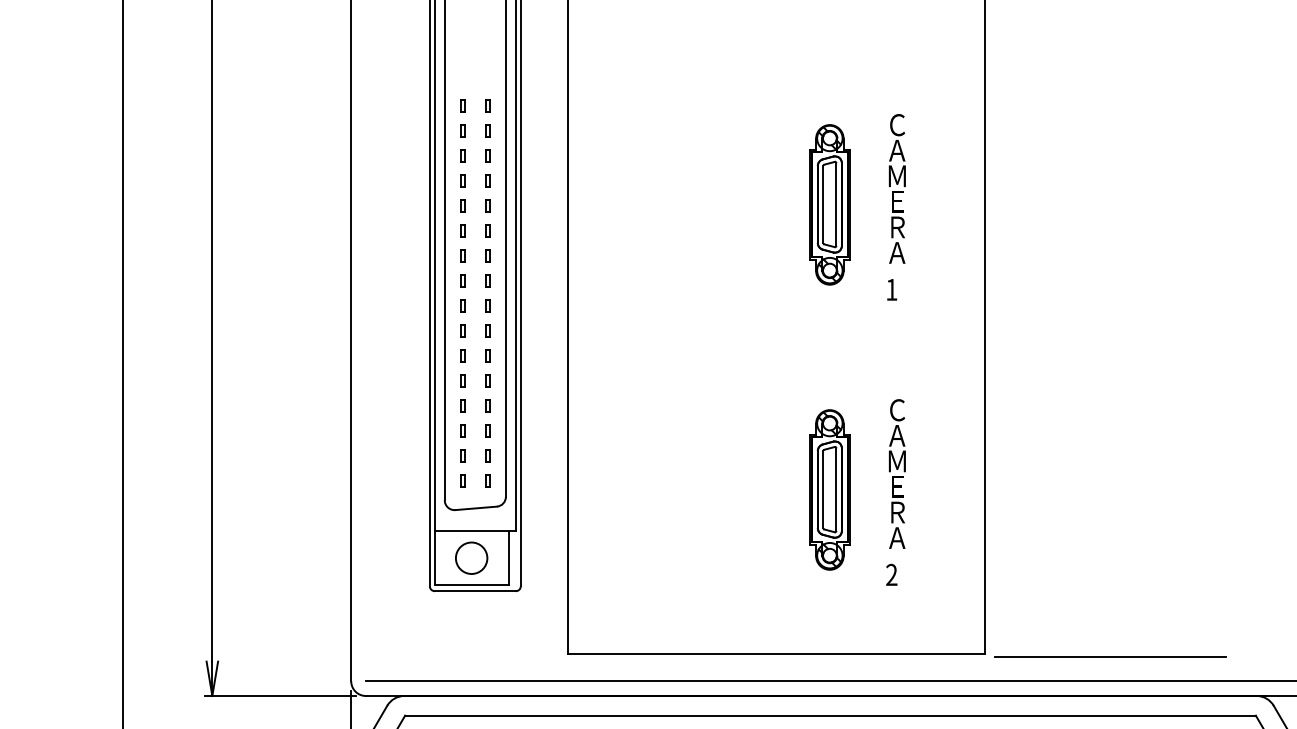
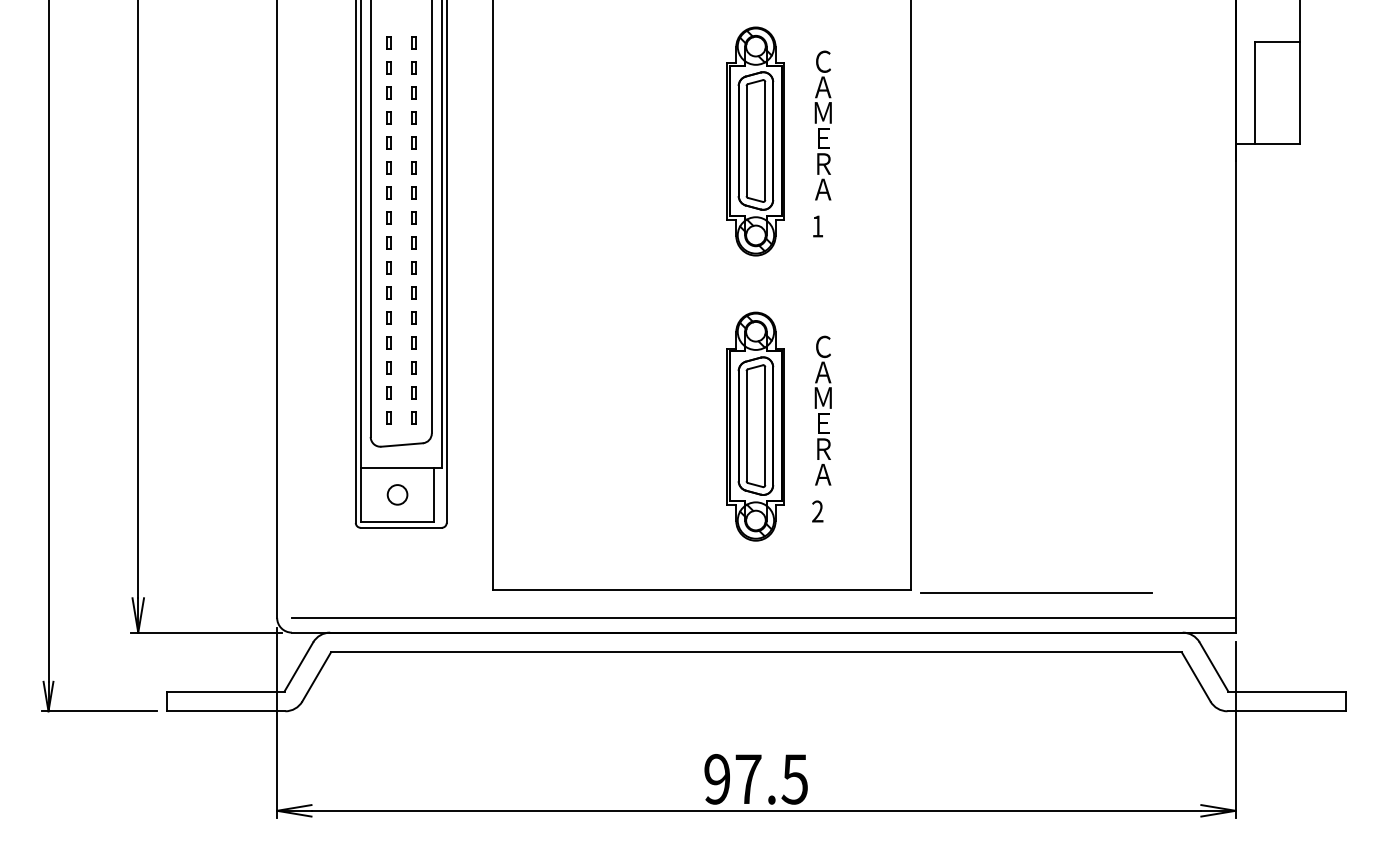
part: (829, 204) -> (755, 141), size x1.43
part: (829, 489) -> (755, 426), size x1.43
circle: (471, 557) -> (397, 494), size x0.62

